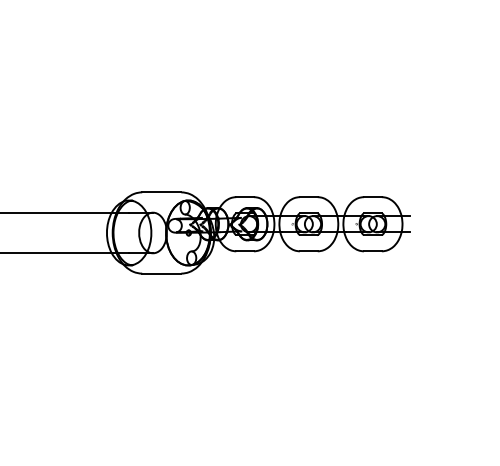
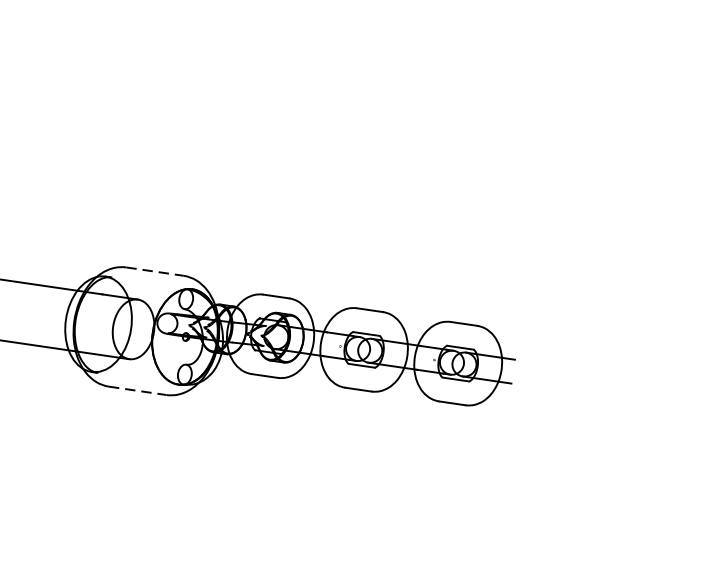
line: (161, 192) -> (154, 271), solid -> dashed
line: (161, 273) -> (137, 390), solid -> dashed

